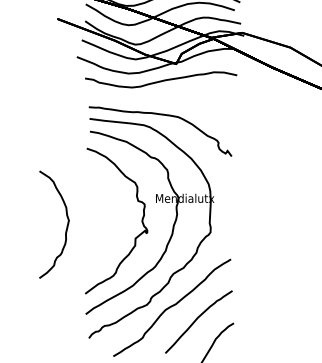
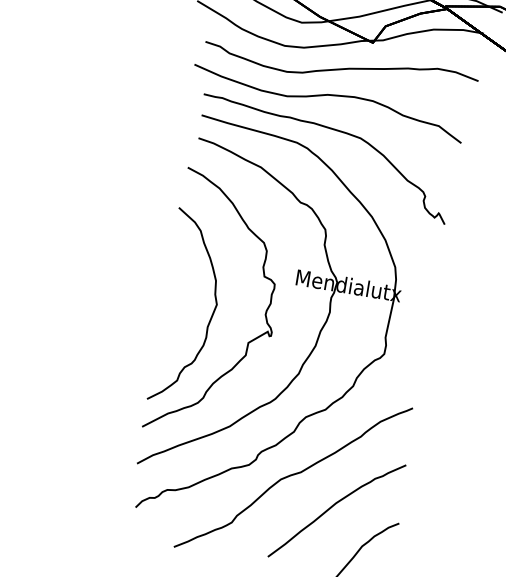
curve: (157, 97) -> (329, 97), added
curve: (66, 225) -> (211, 312), moved

